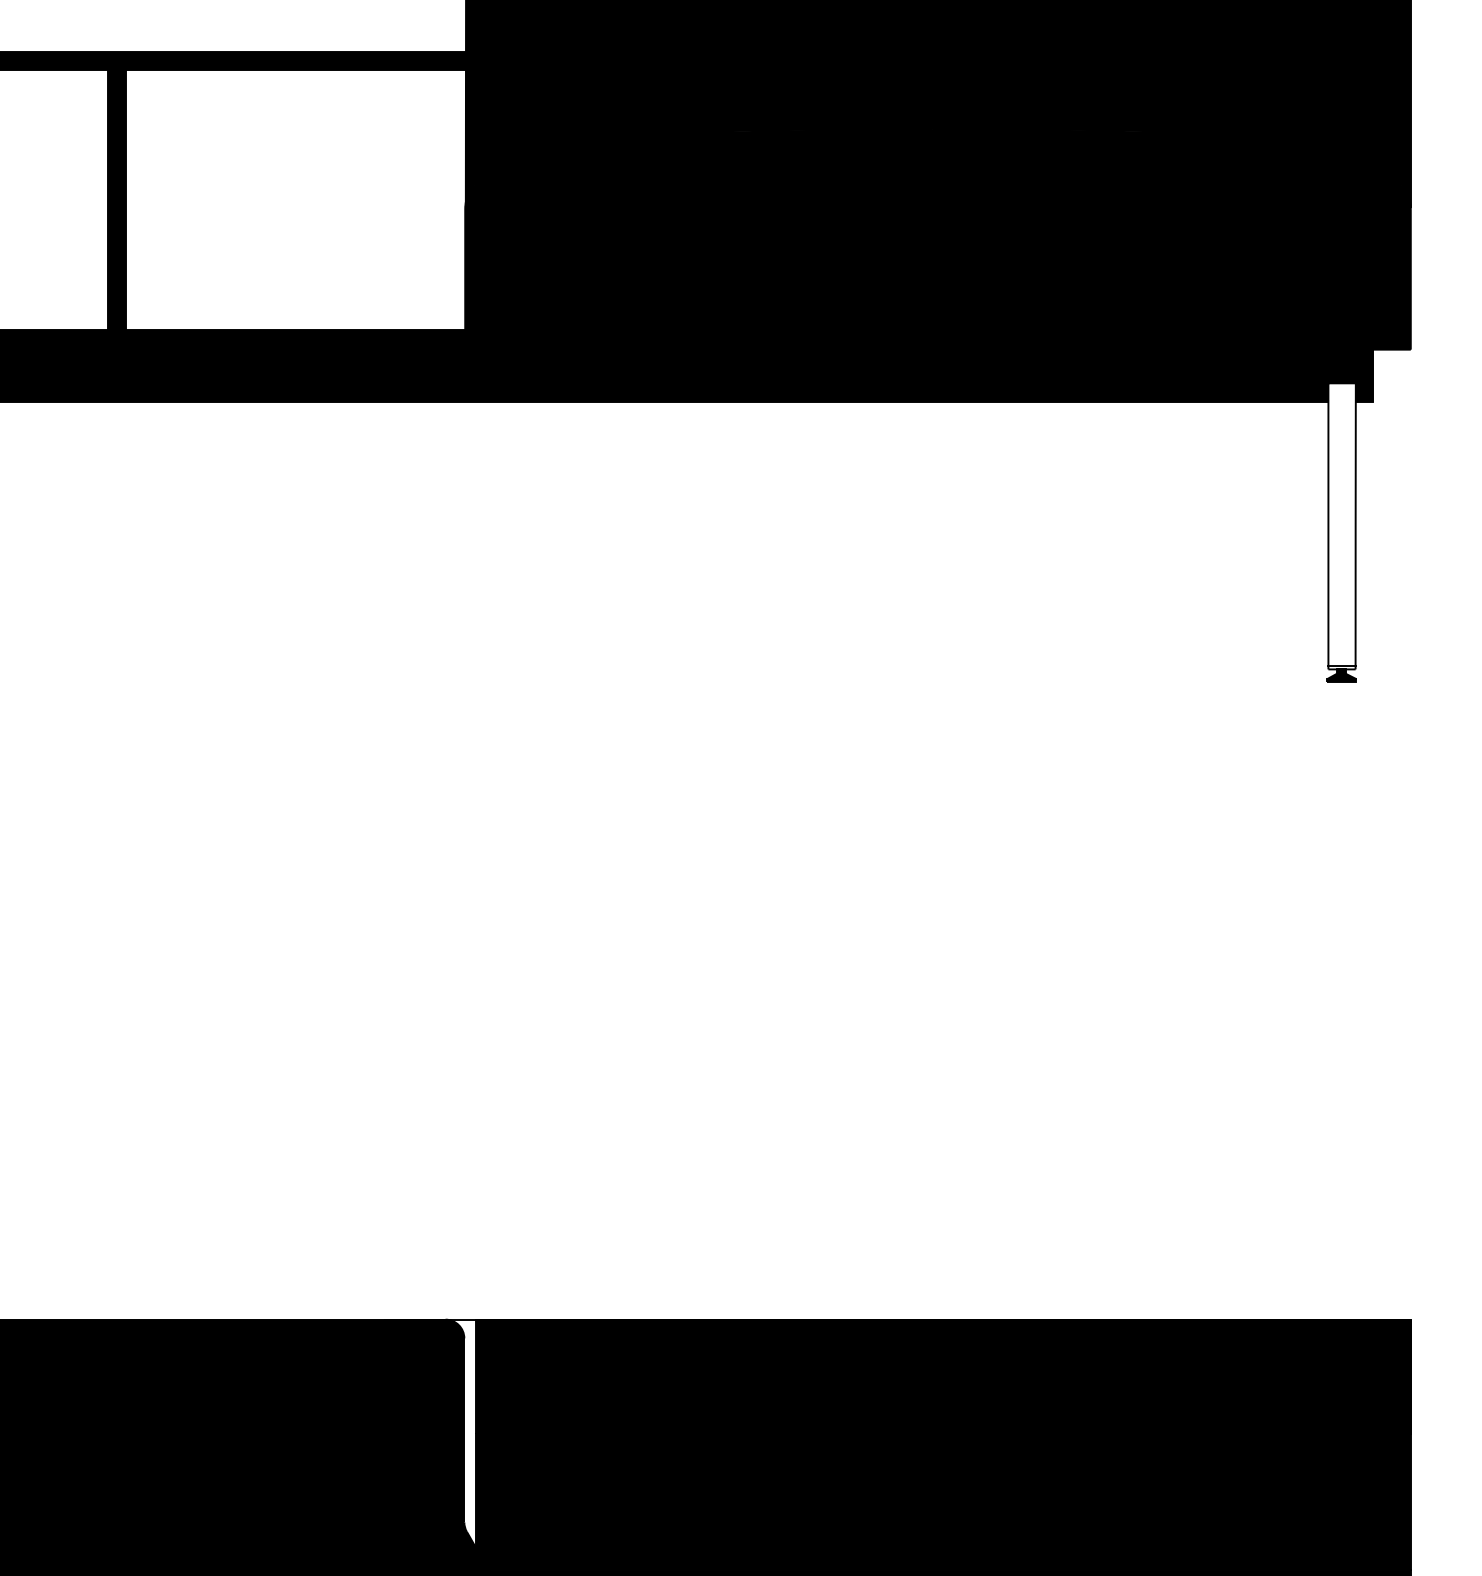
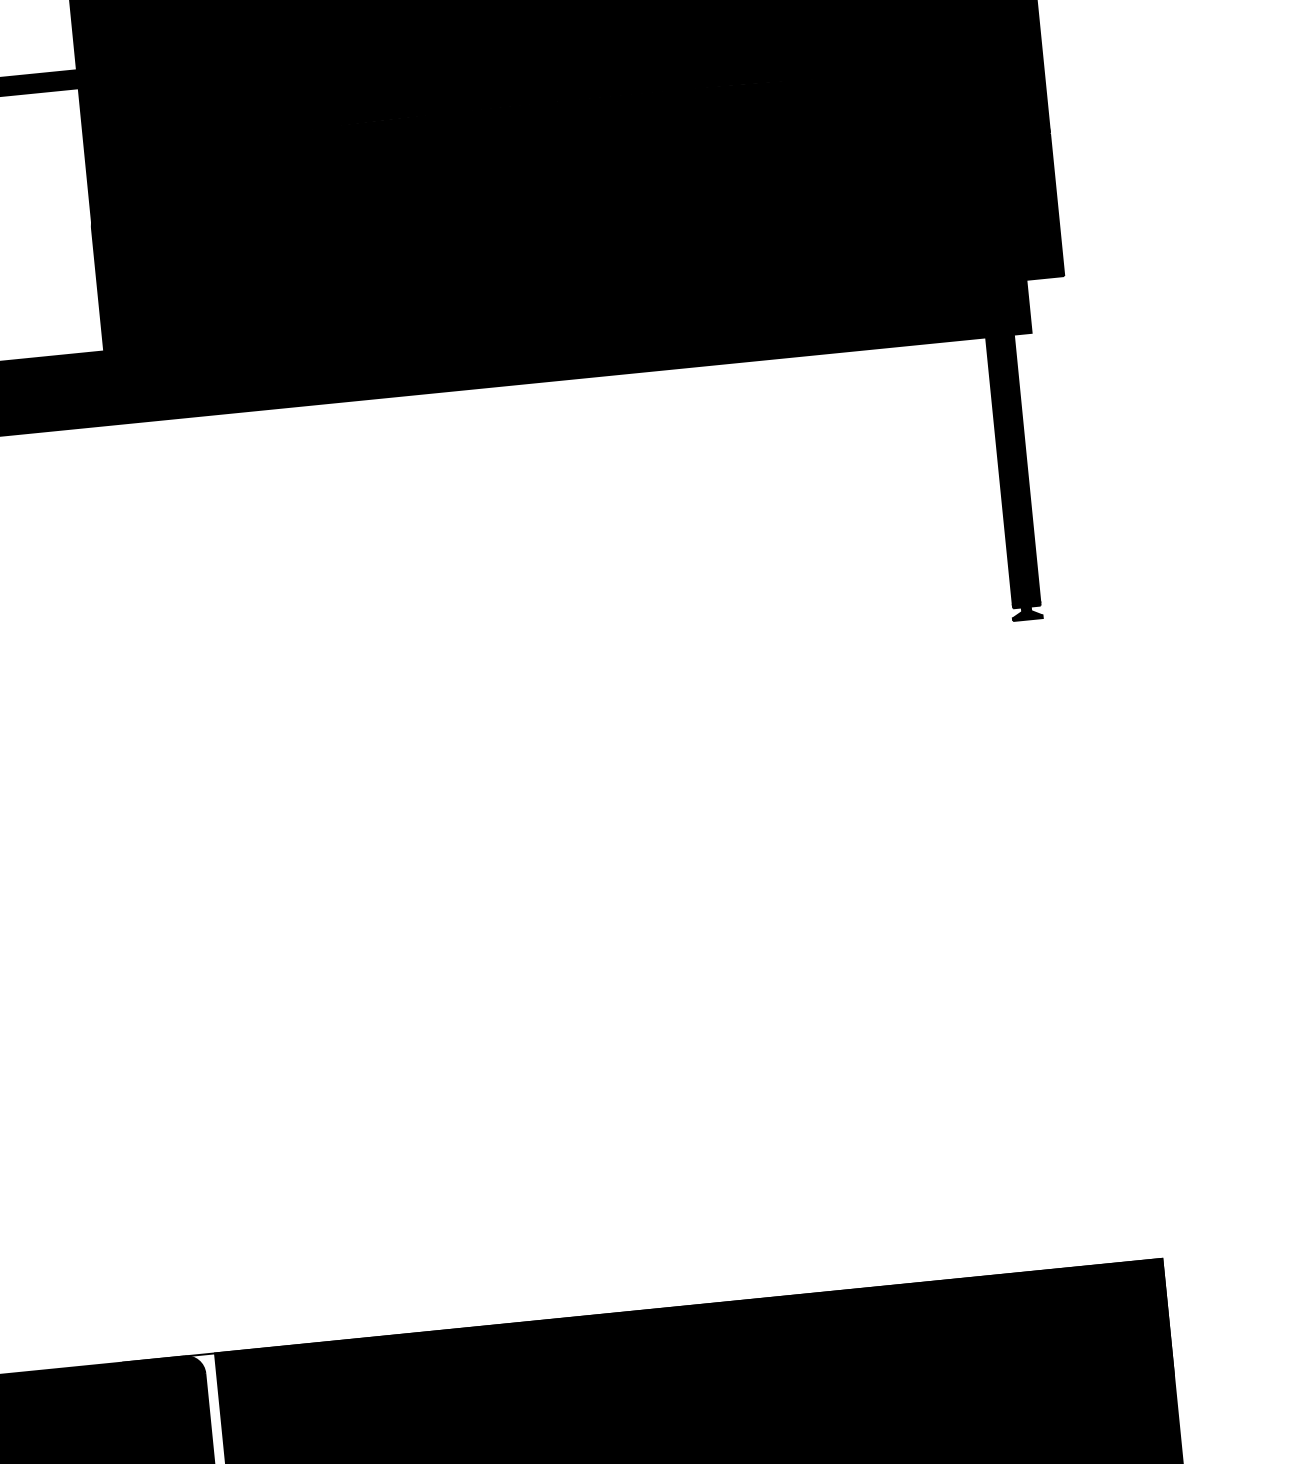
fill: (1341, 526) -> (1011, 462), added

